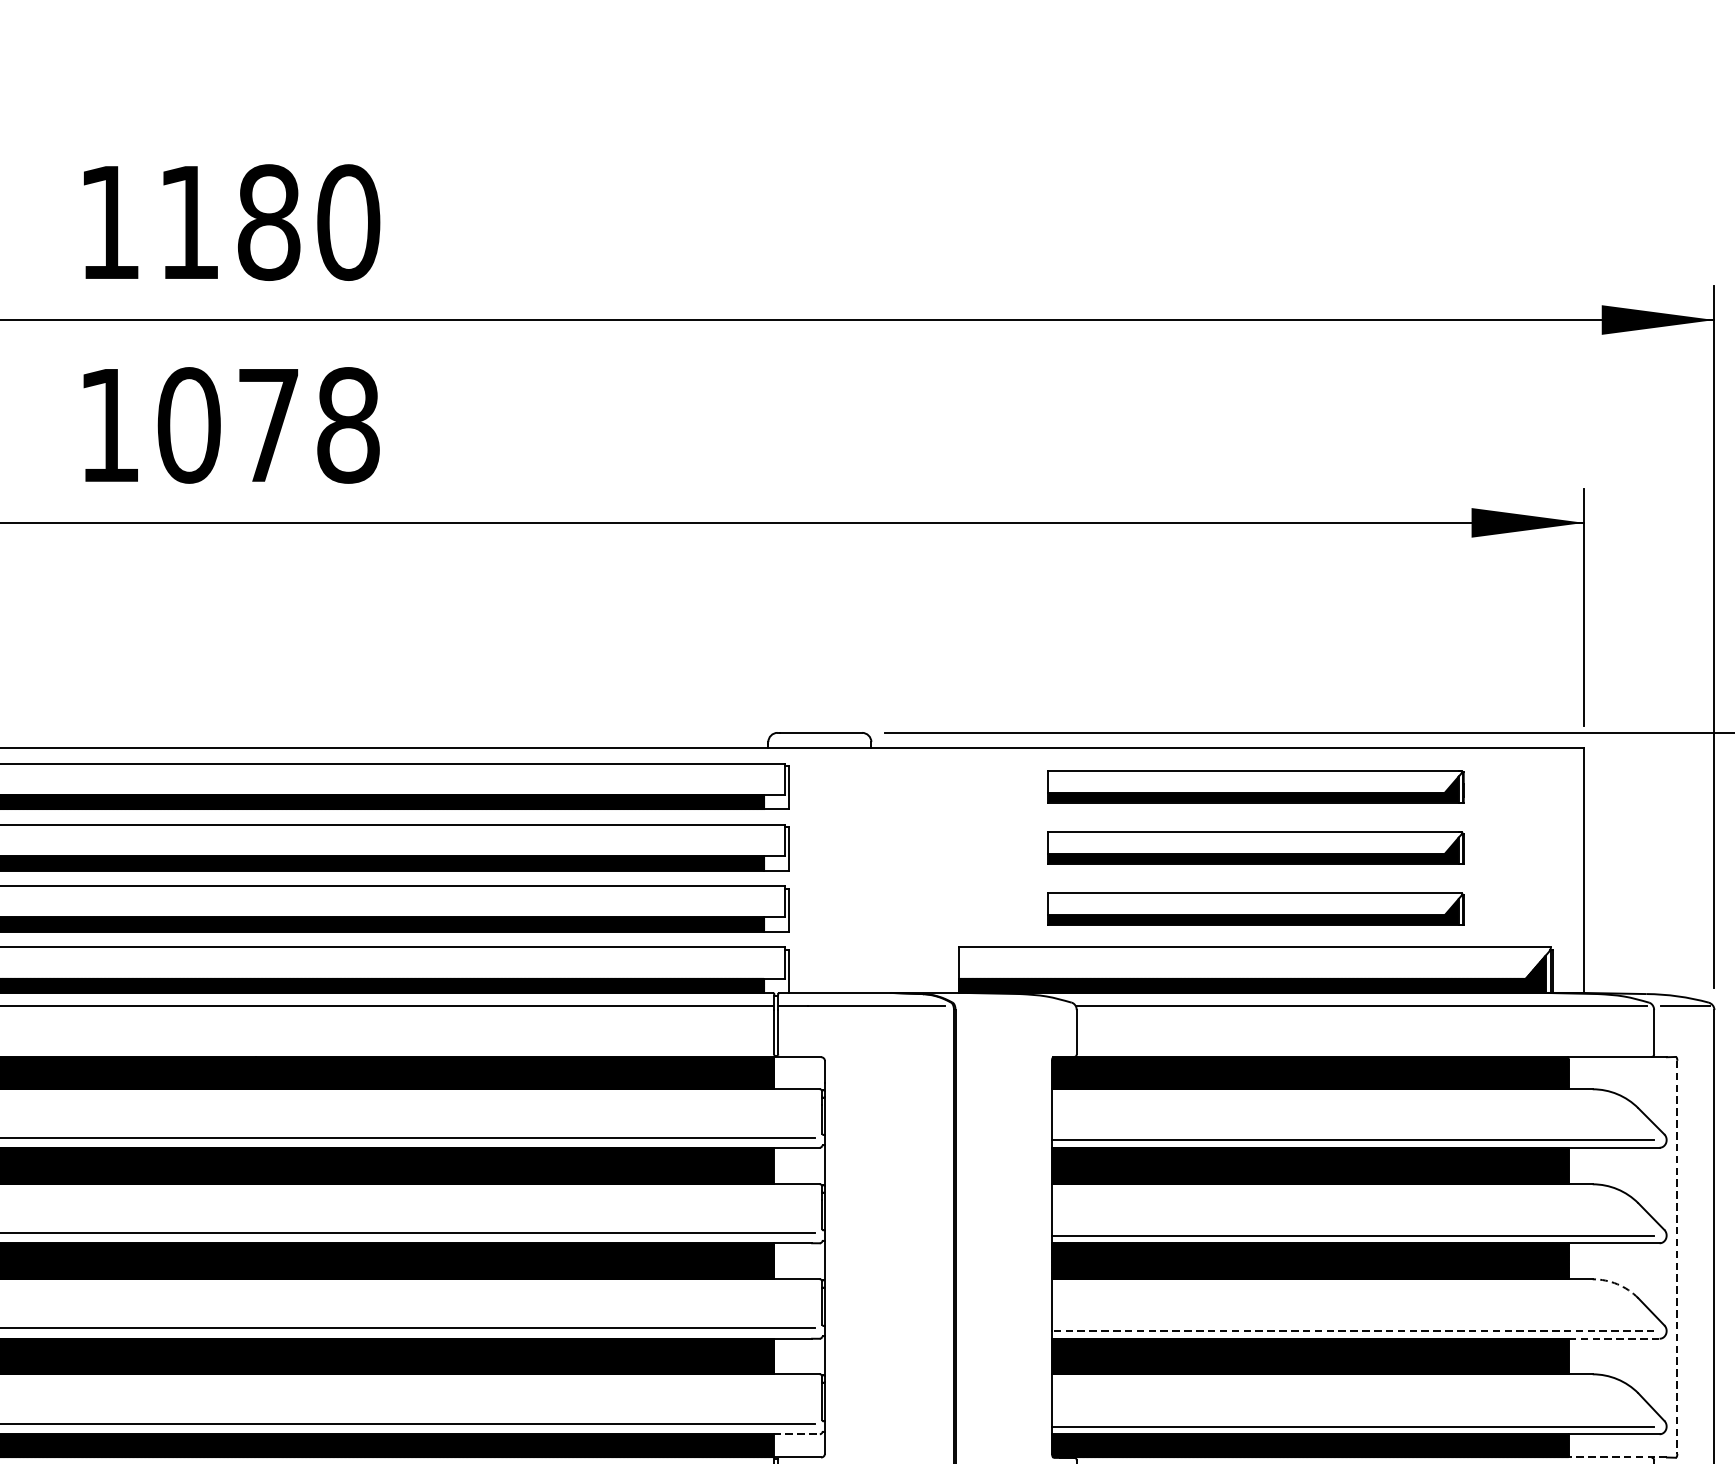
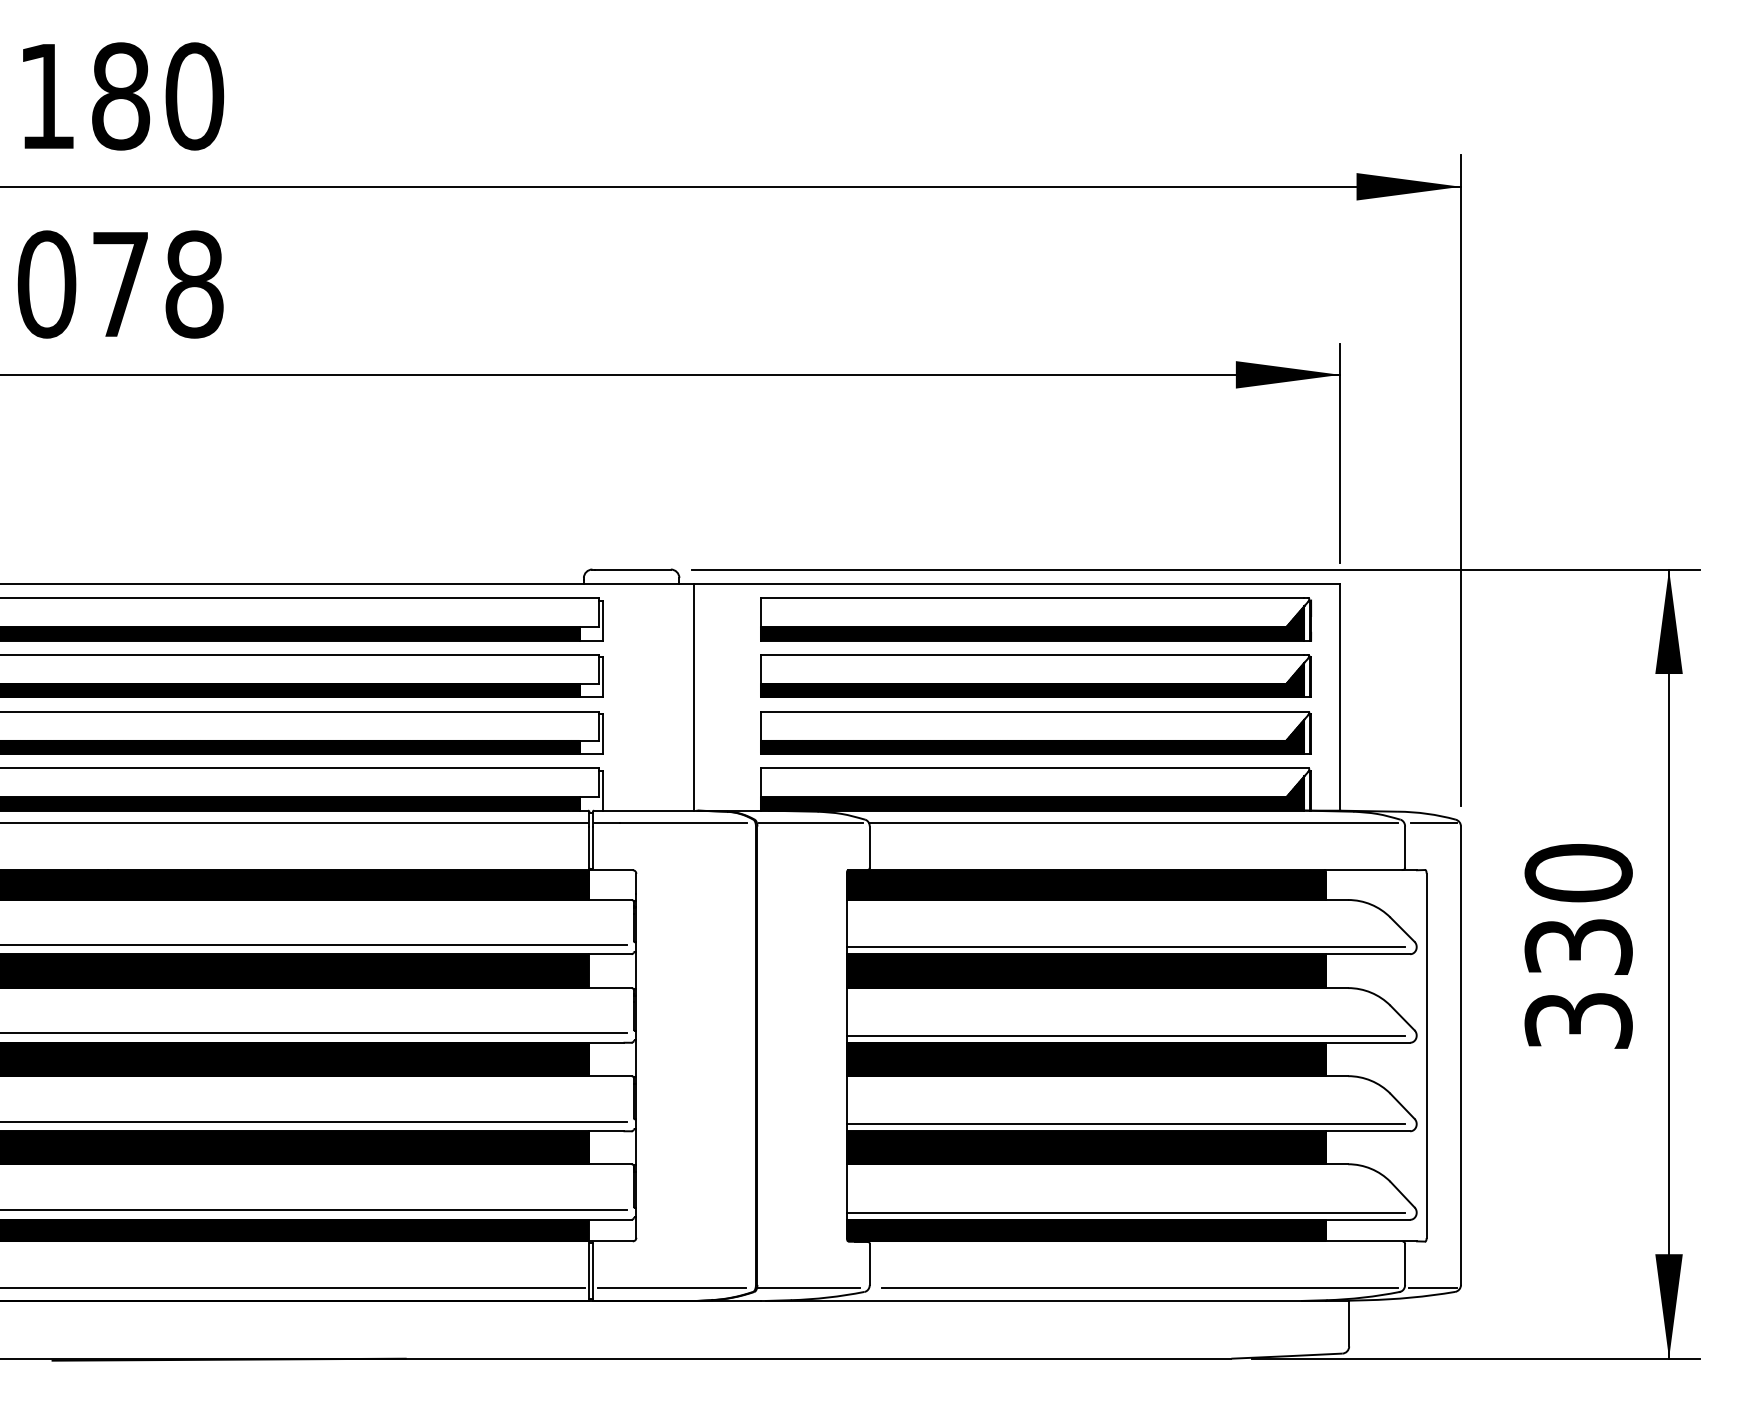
part: (1255, 786) -> (1035, 619), size x1.43
part: (1255, 847) -> (1035, 675), size x1.43
line: (886, 869) -> (693, 696), added
part: (1255, 908) -> (1035, 732), size x1.43
line: (1012, 1006) -> (810, 823), added
line: (1677, 1258) -> (1426, 1056), dashed -> solid
arc: (1617, 1283) -> (1371, 1080), dashed -> solid
line: (1352, 1331) -> (1125, 1124), dashed -> solid
line: (1614, 1338) -> (1368, 1131), dashed -> solid
line: (797, 1433) -> (610, 1219), dashed -> solid
line: (1617, 1457) -> (1371, 1241), dashed -> solid

